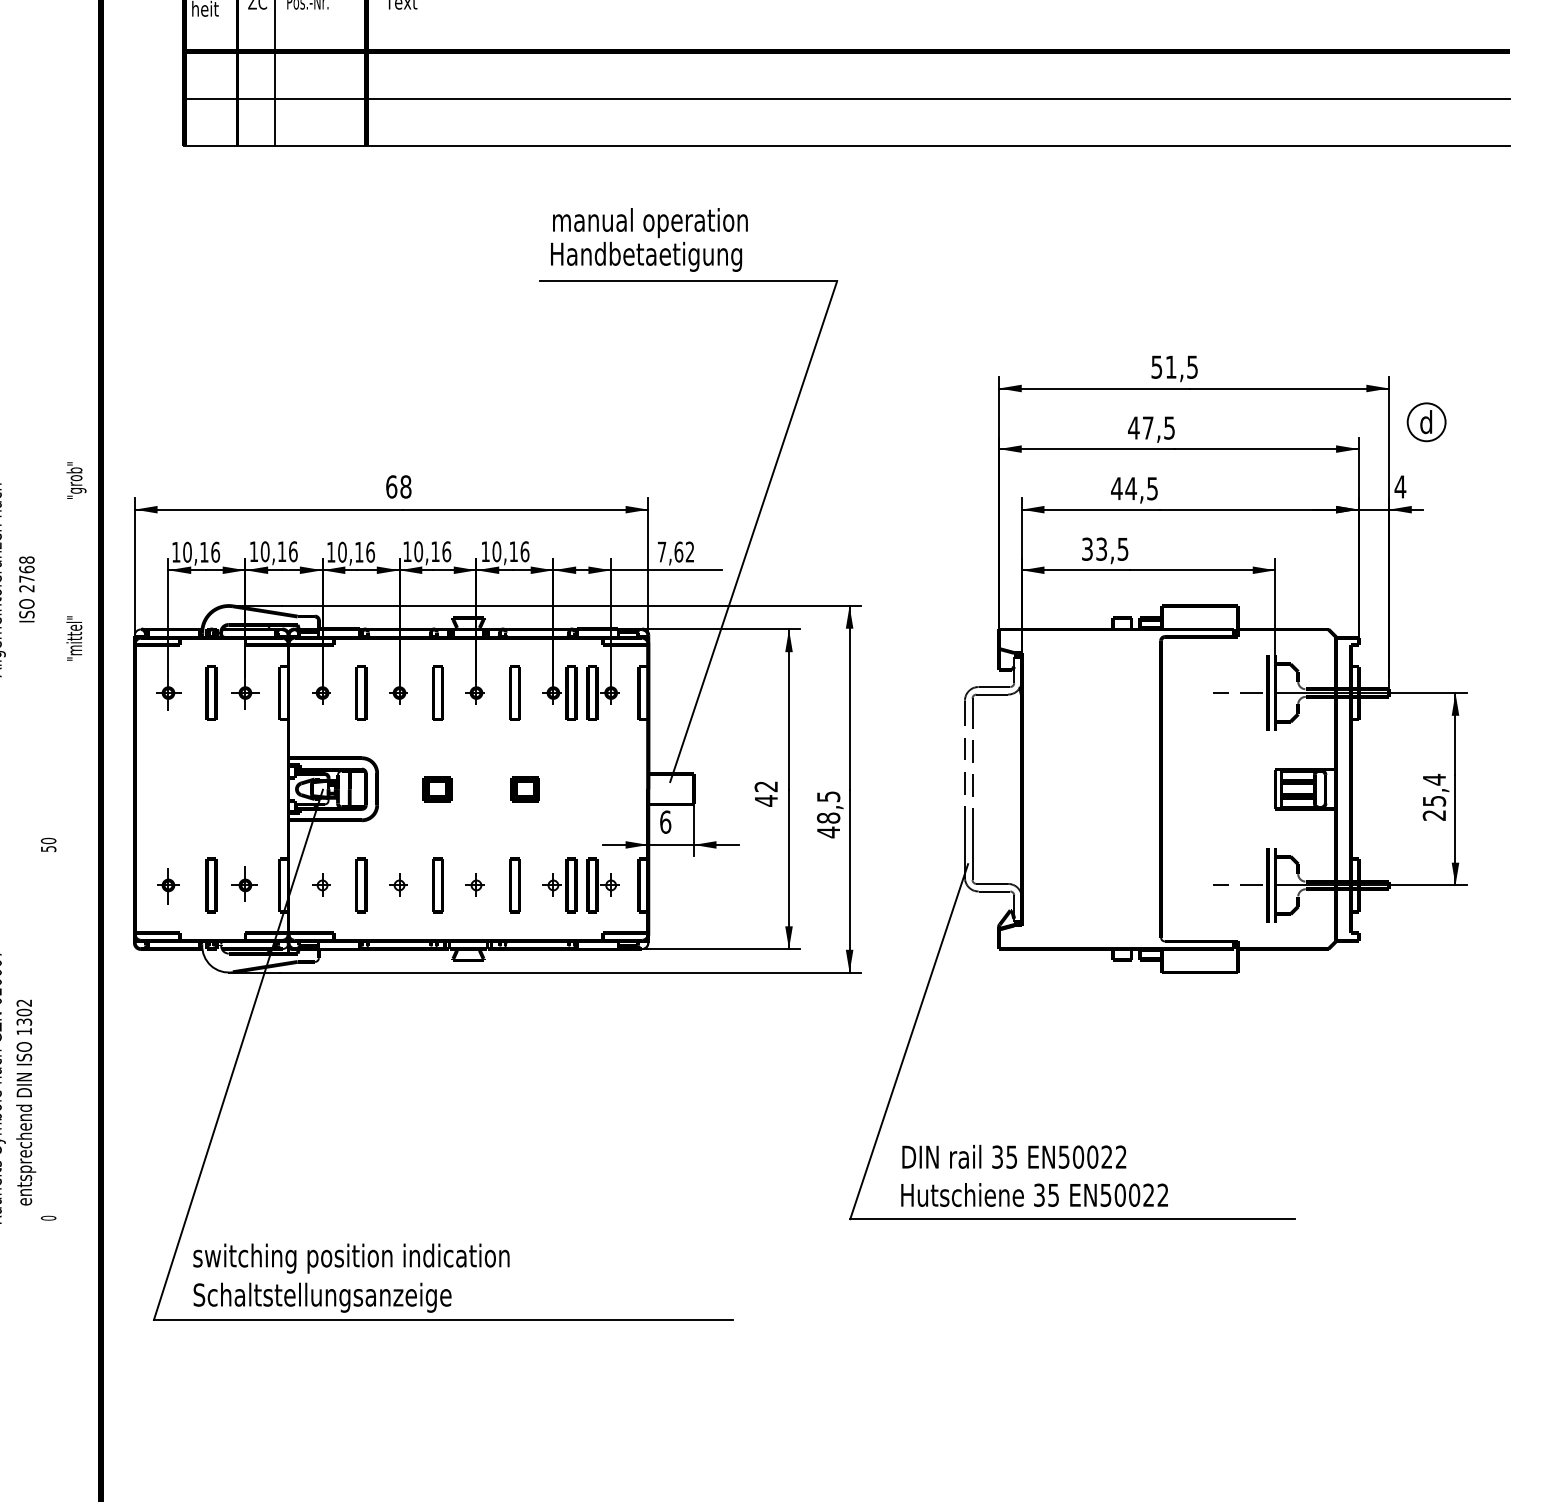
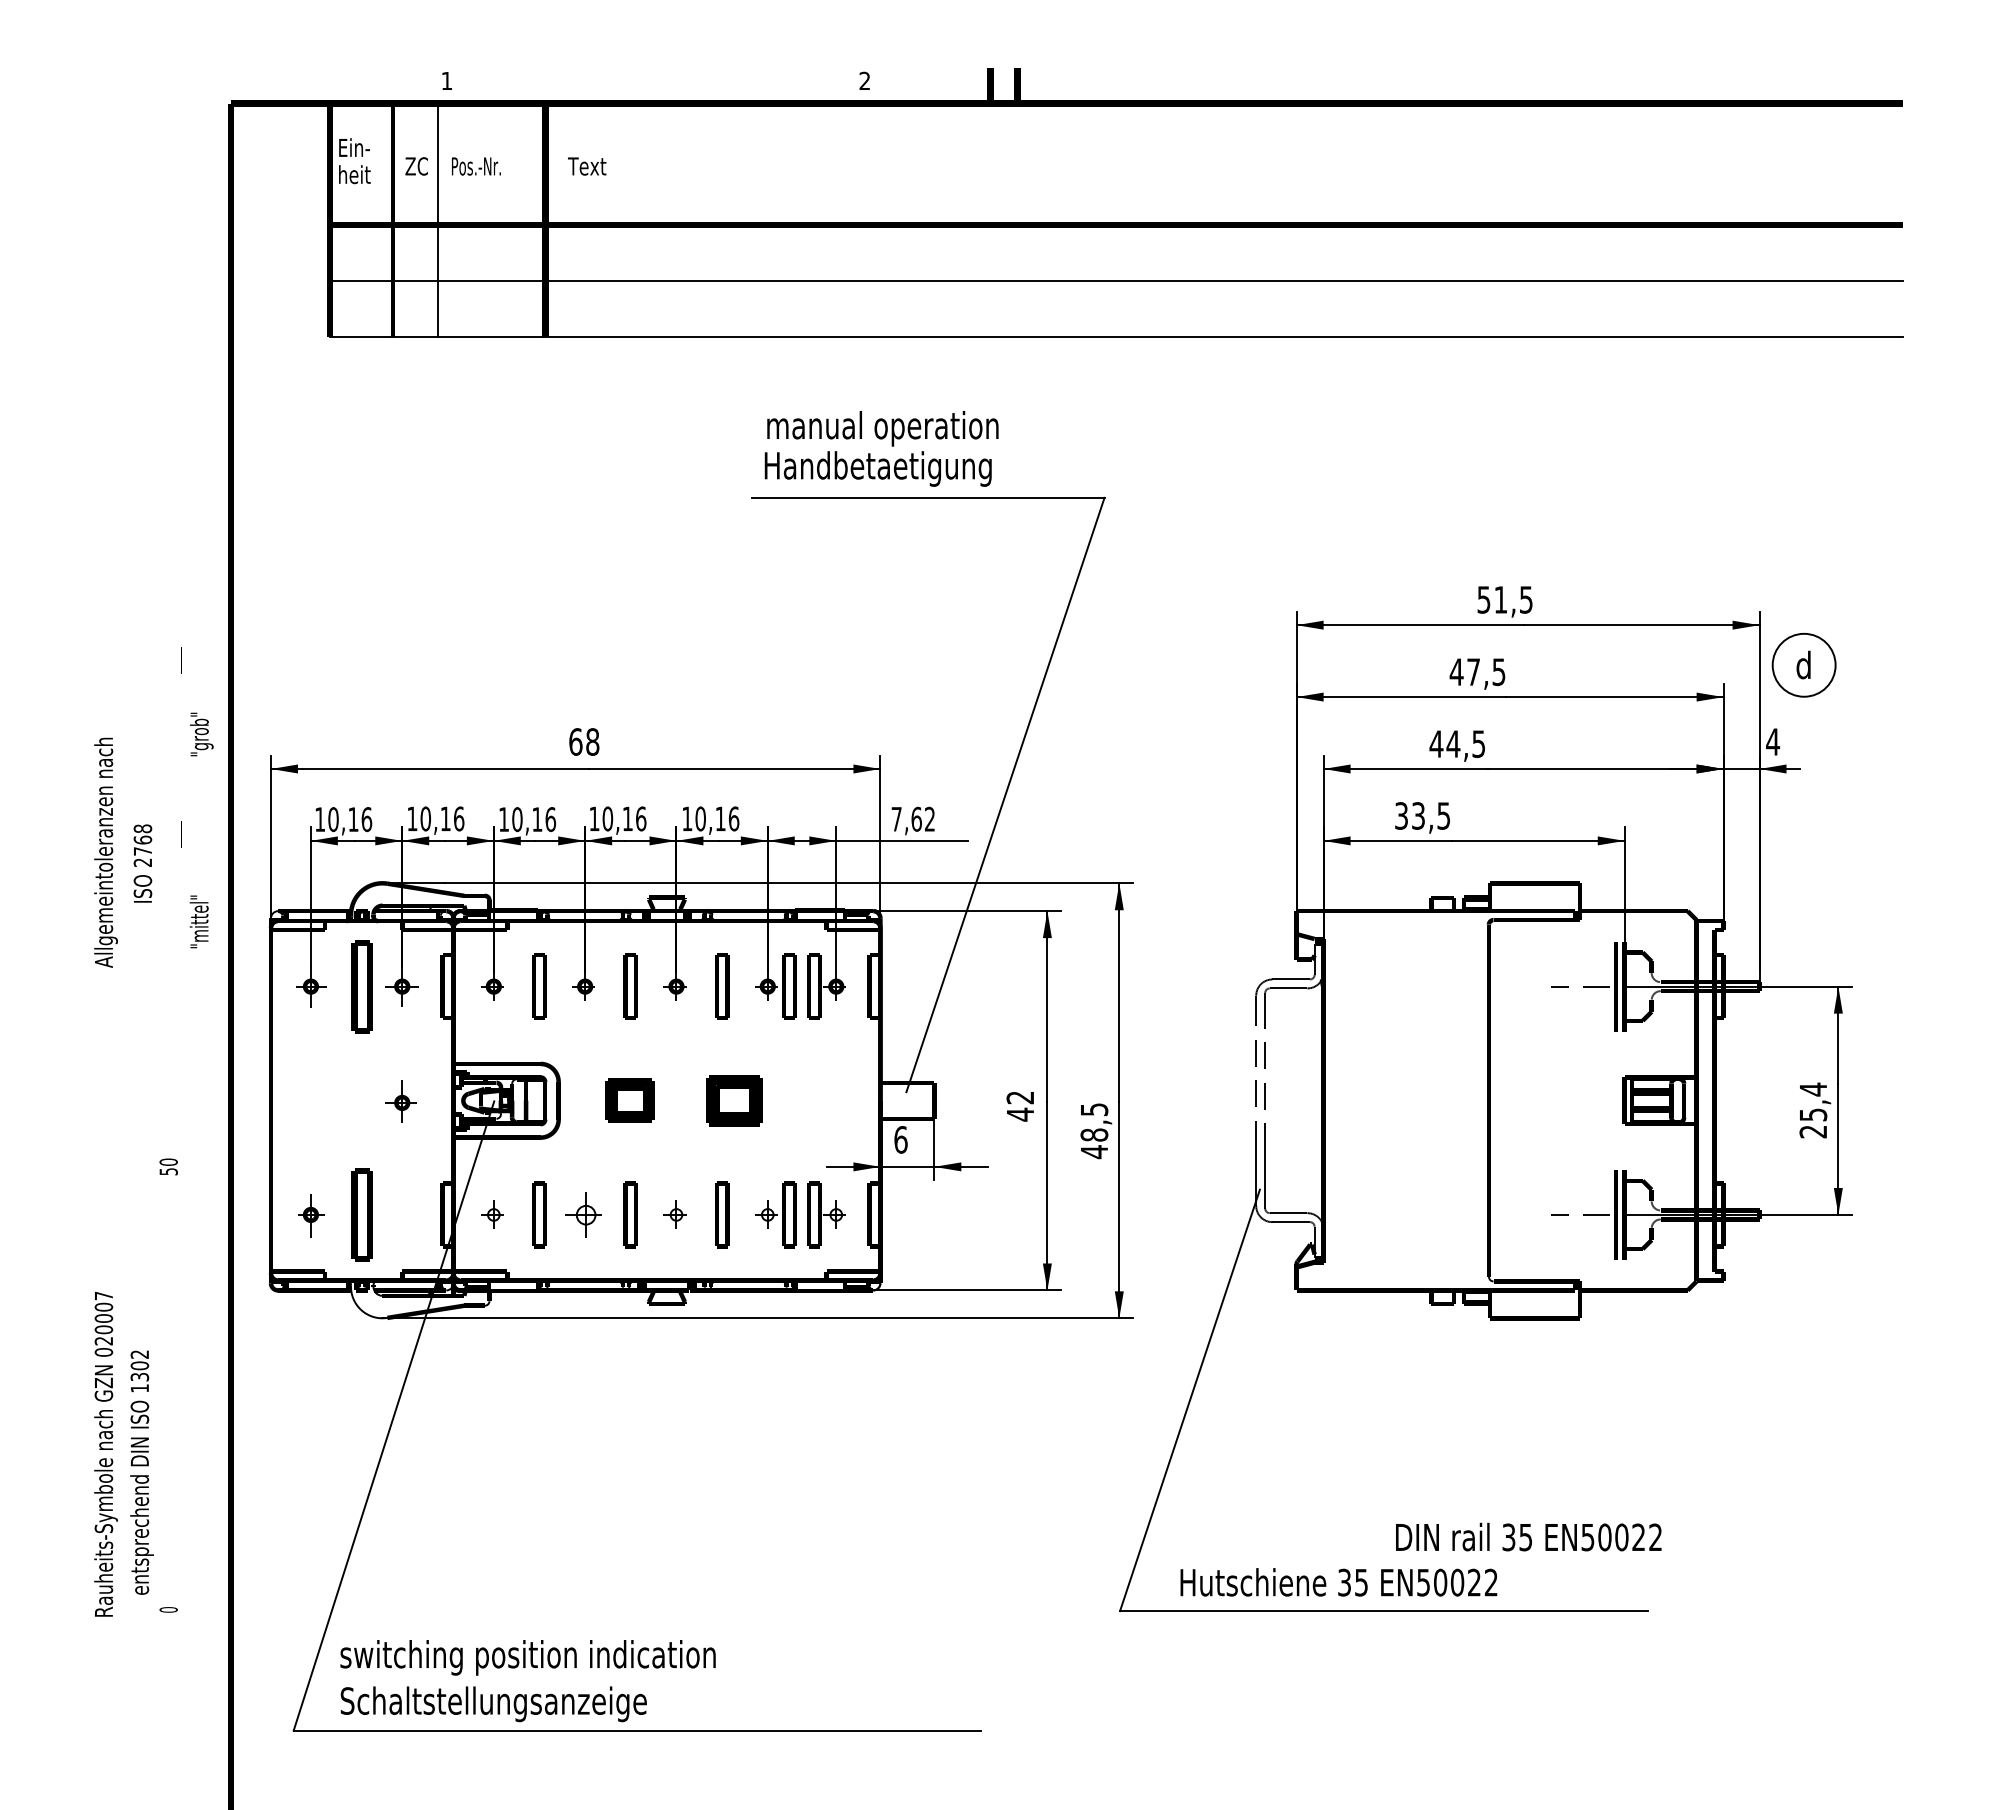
circle: (1426, 421) -> (1803, 664), size x1.4
part: (211, 692) -> (362, 986), size x1.4
part: (436, 789) -> (629, 1100), size x1.4
part: (524, 789) -> (733, 1100), size x1.6
part: (243, 884) -> (400, 1101), moved
part: (211, 885) -> (362, 1214), size x1.4
part: (398, 885) -> (583, 1214), size x1.6
text: (1014, 1156) -> (1528, 1536), moved

